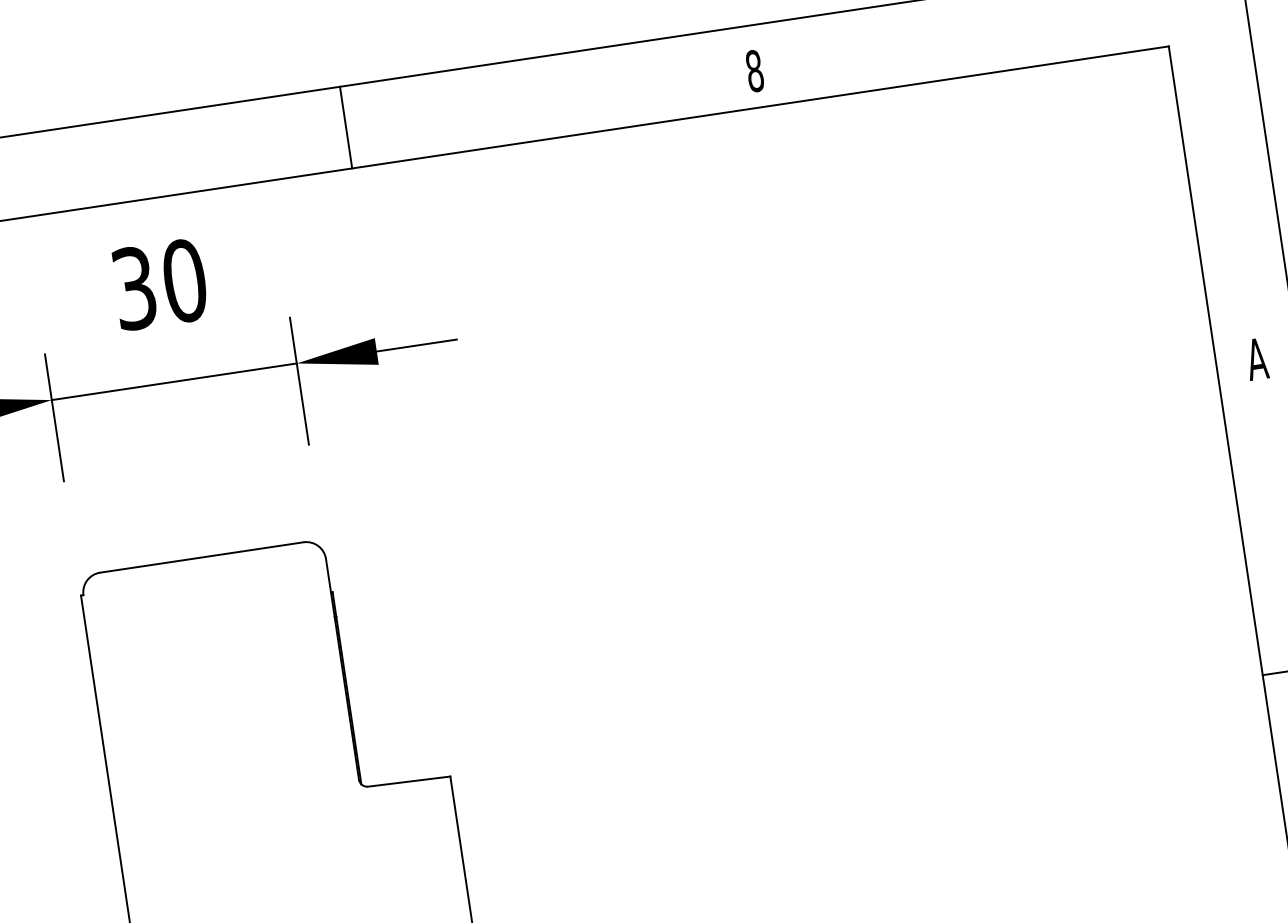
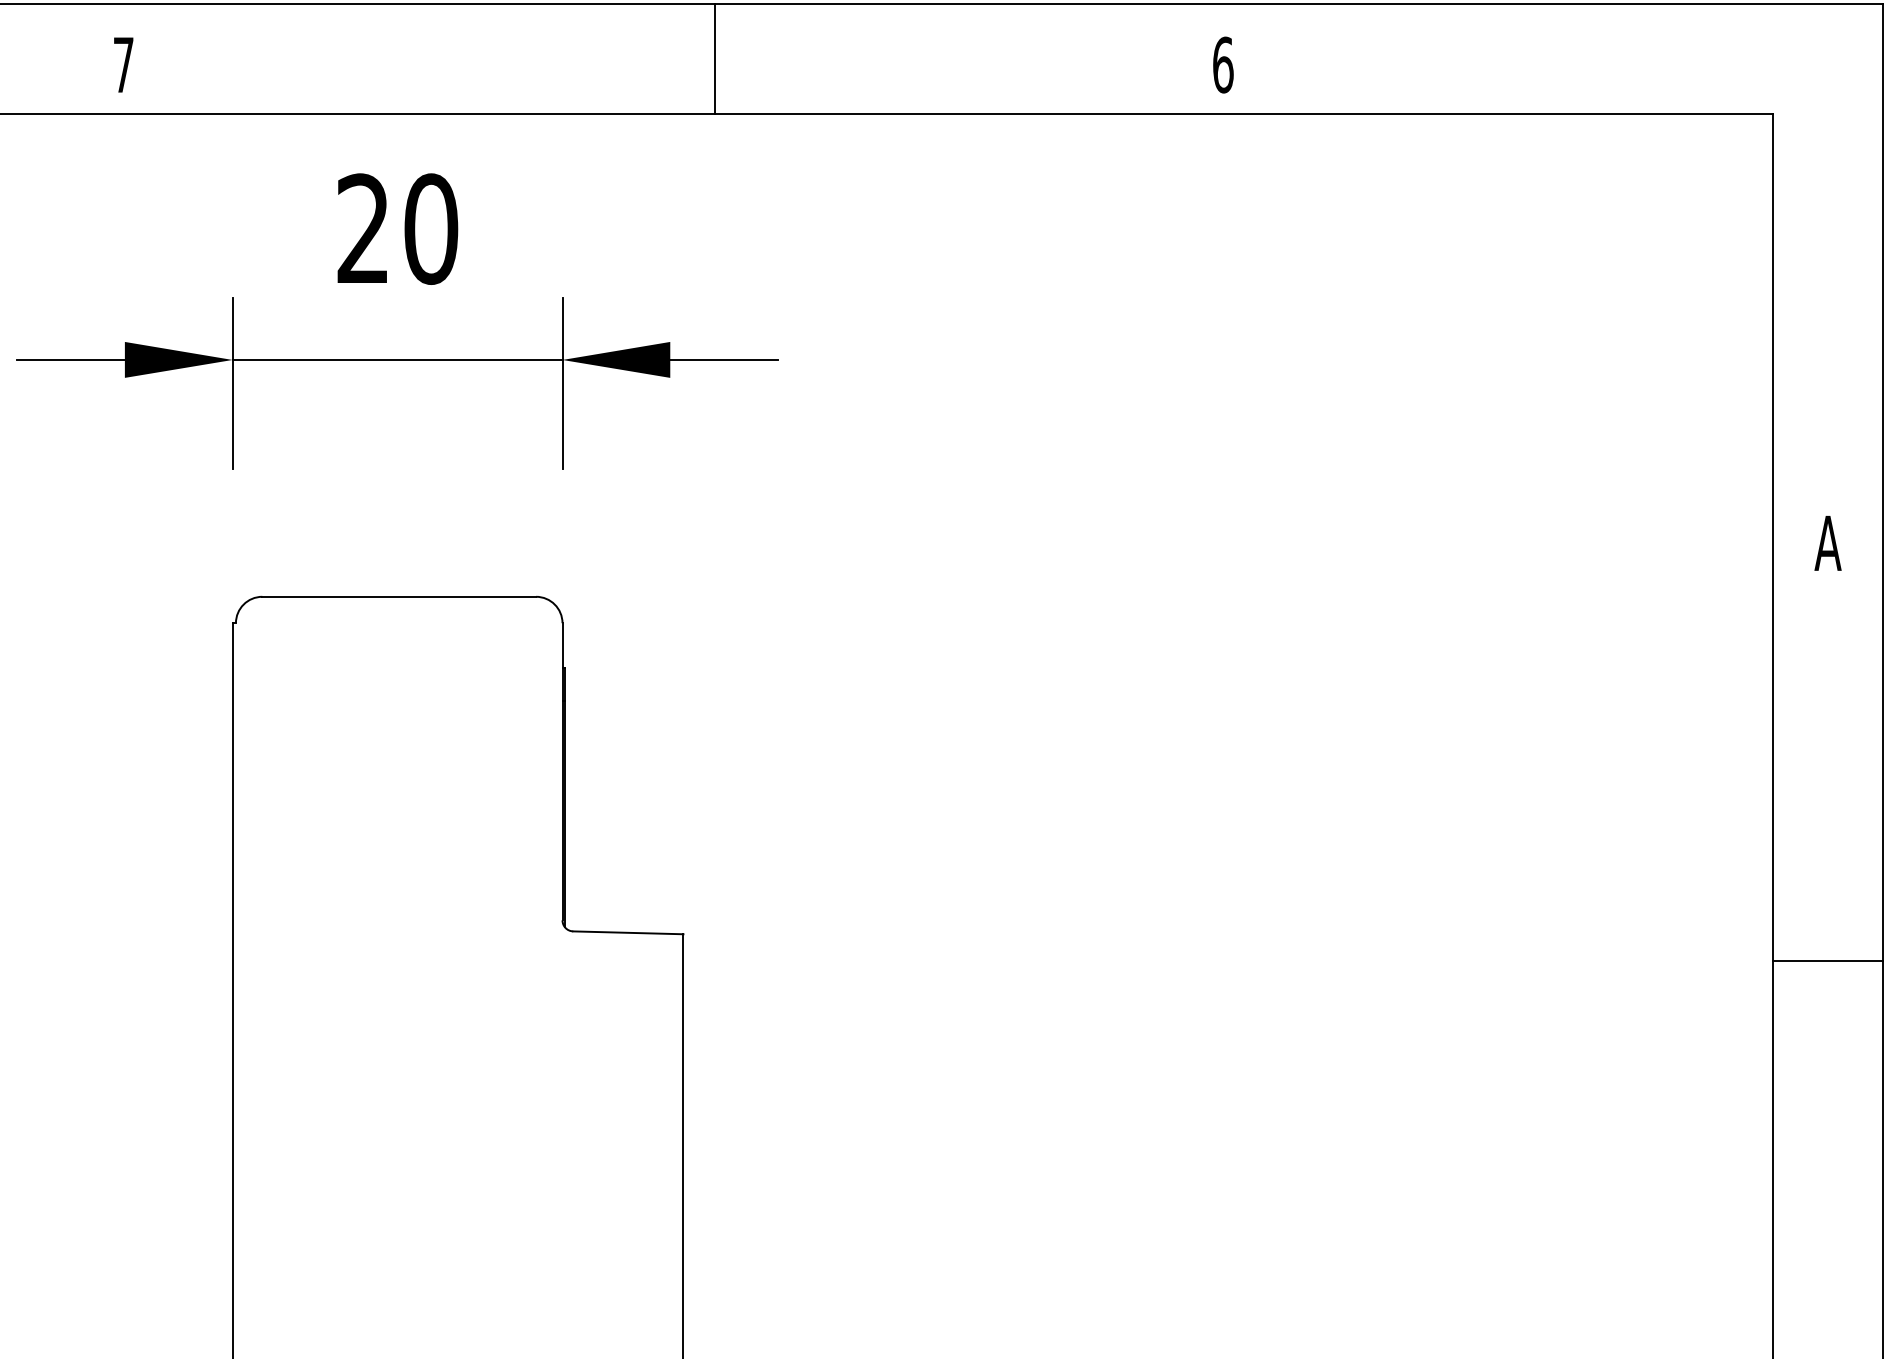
text: (754, 70) -> (1223, 64), 8 -> 6
line: (345, 128) -> (714, 59), moved
text: (133, 288) -> (362, 228), 30 -> 20

